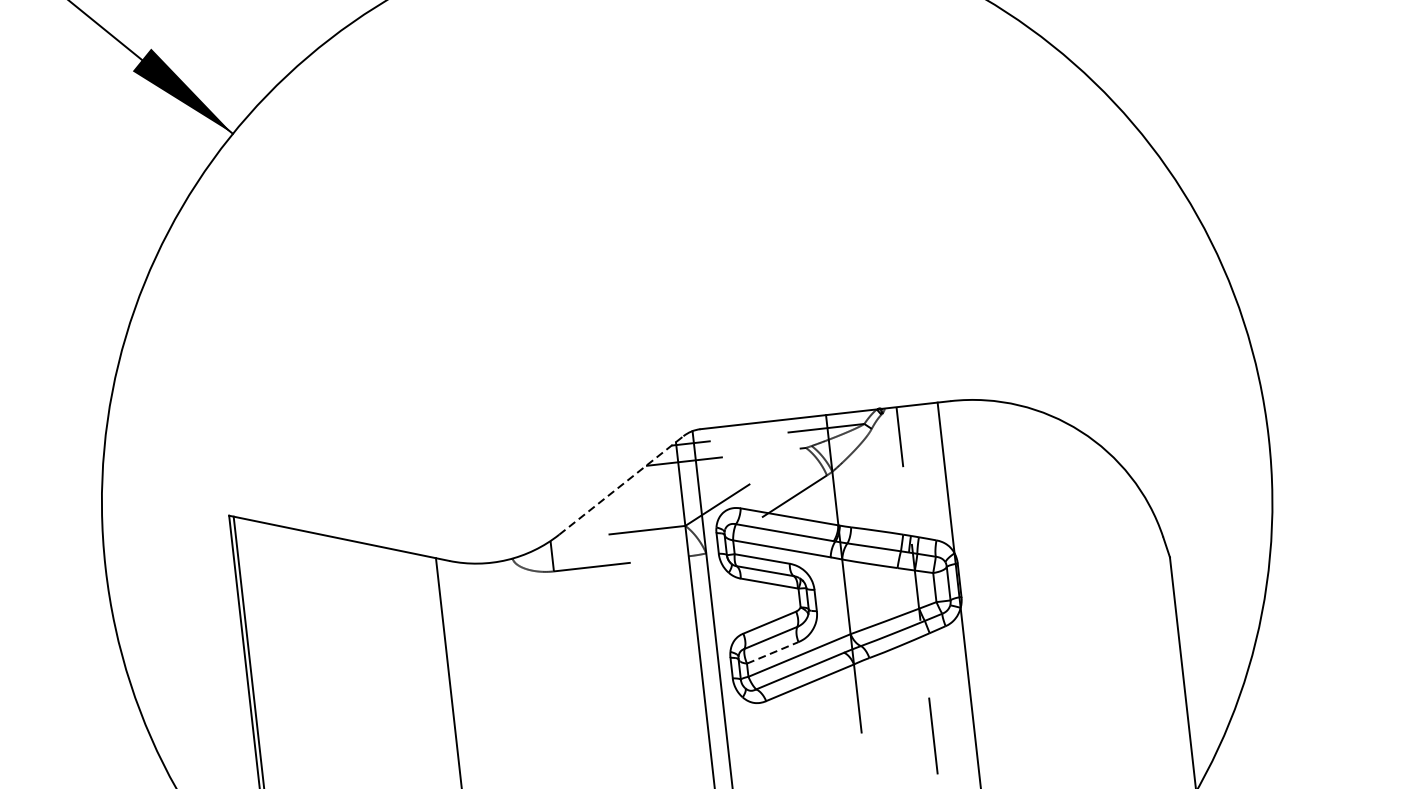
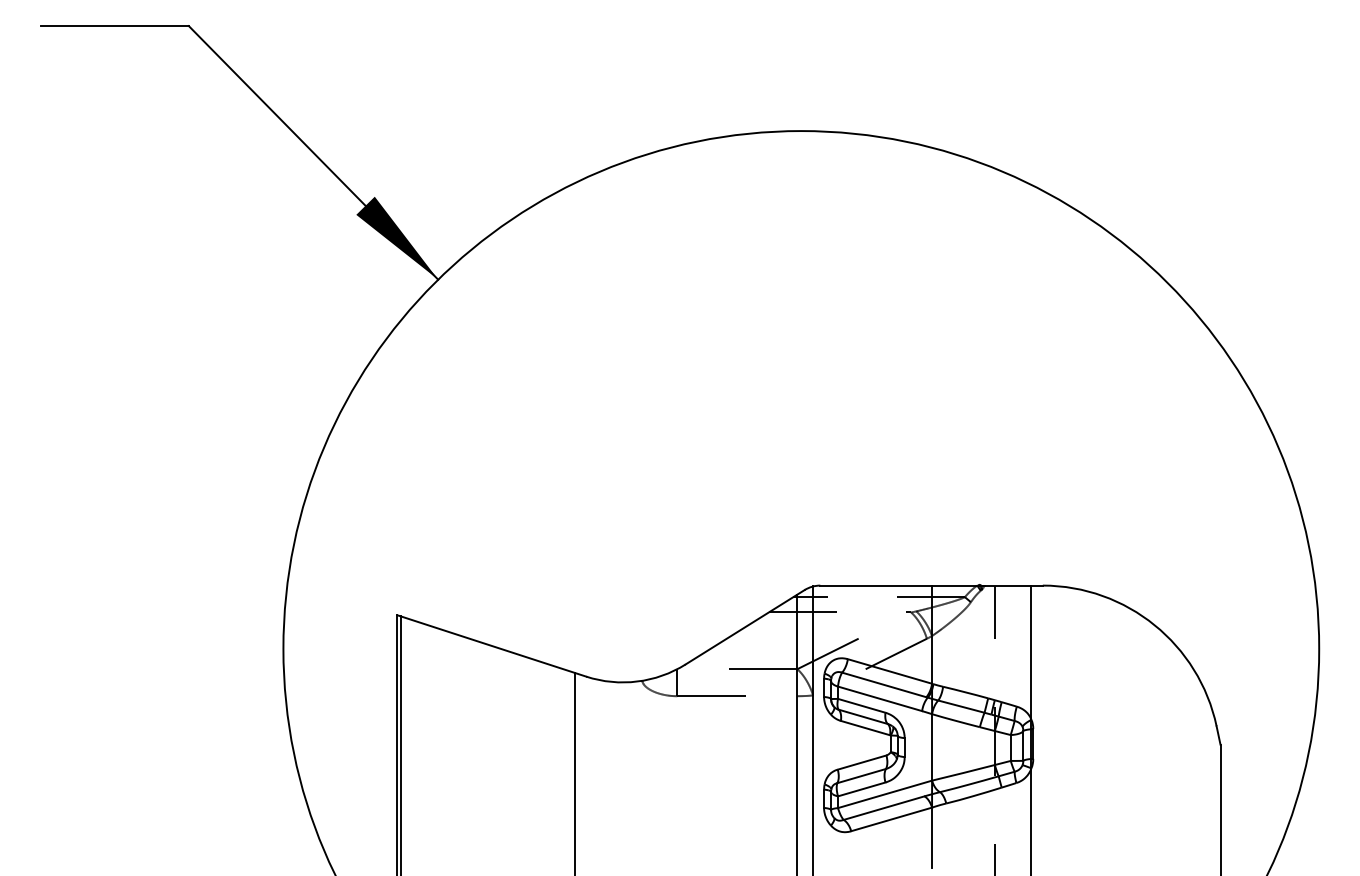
line: (621, 485) -> (745, 627), dashed -> solid
line: (772, 652) -> (861, 789), dashed -> solid

